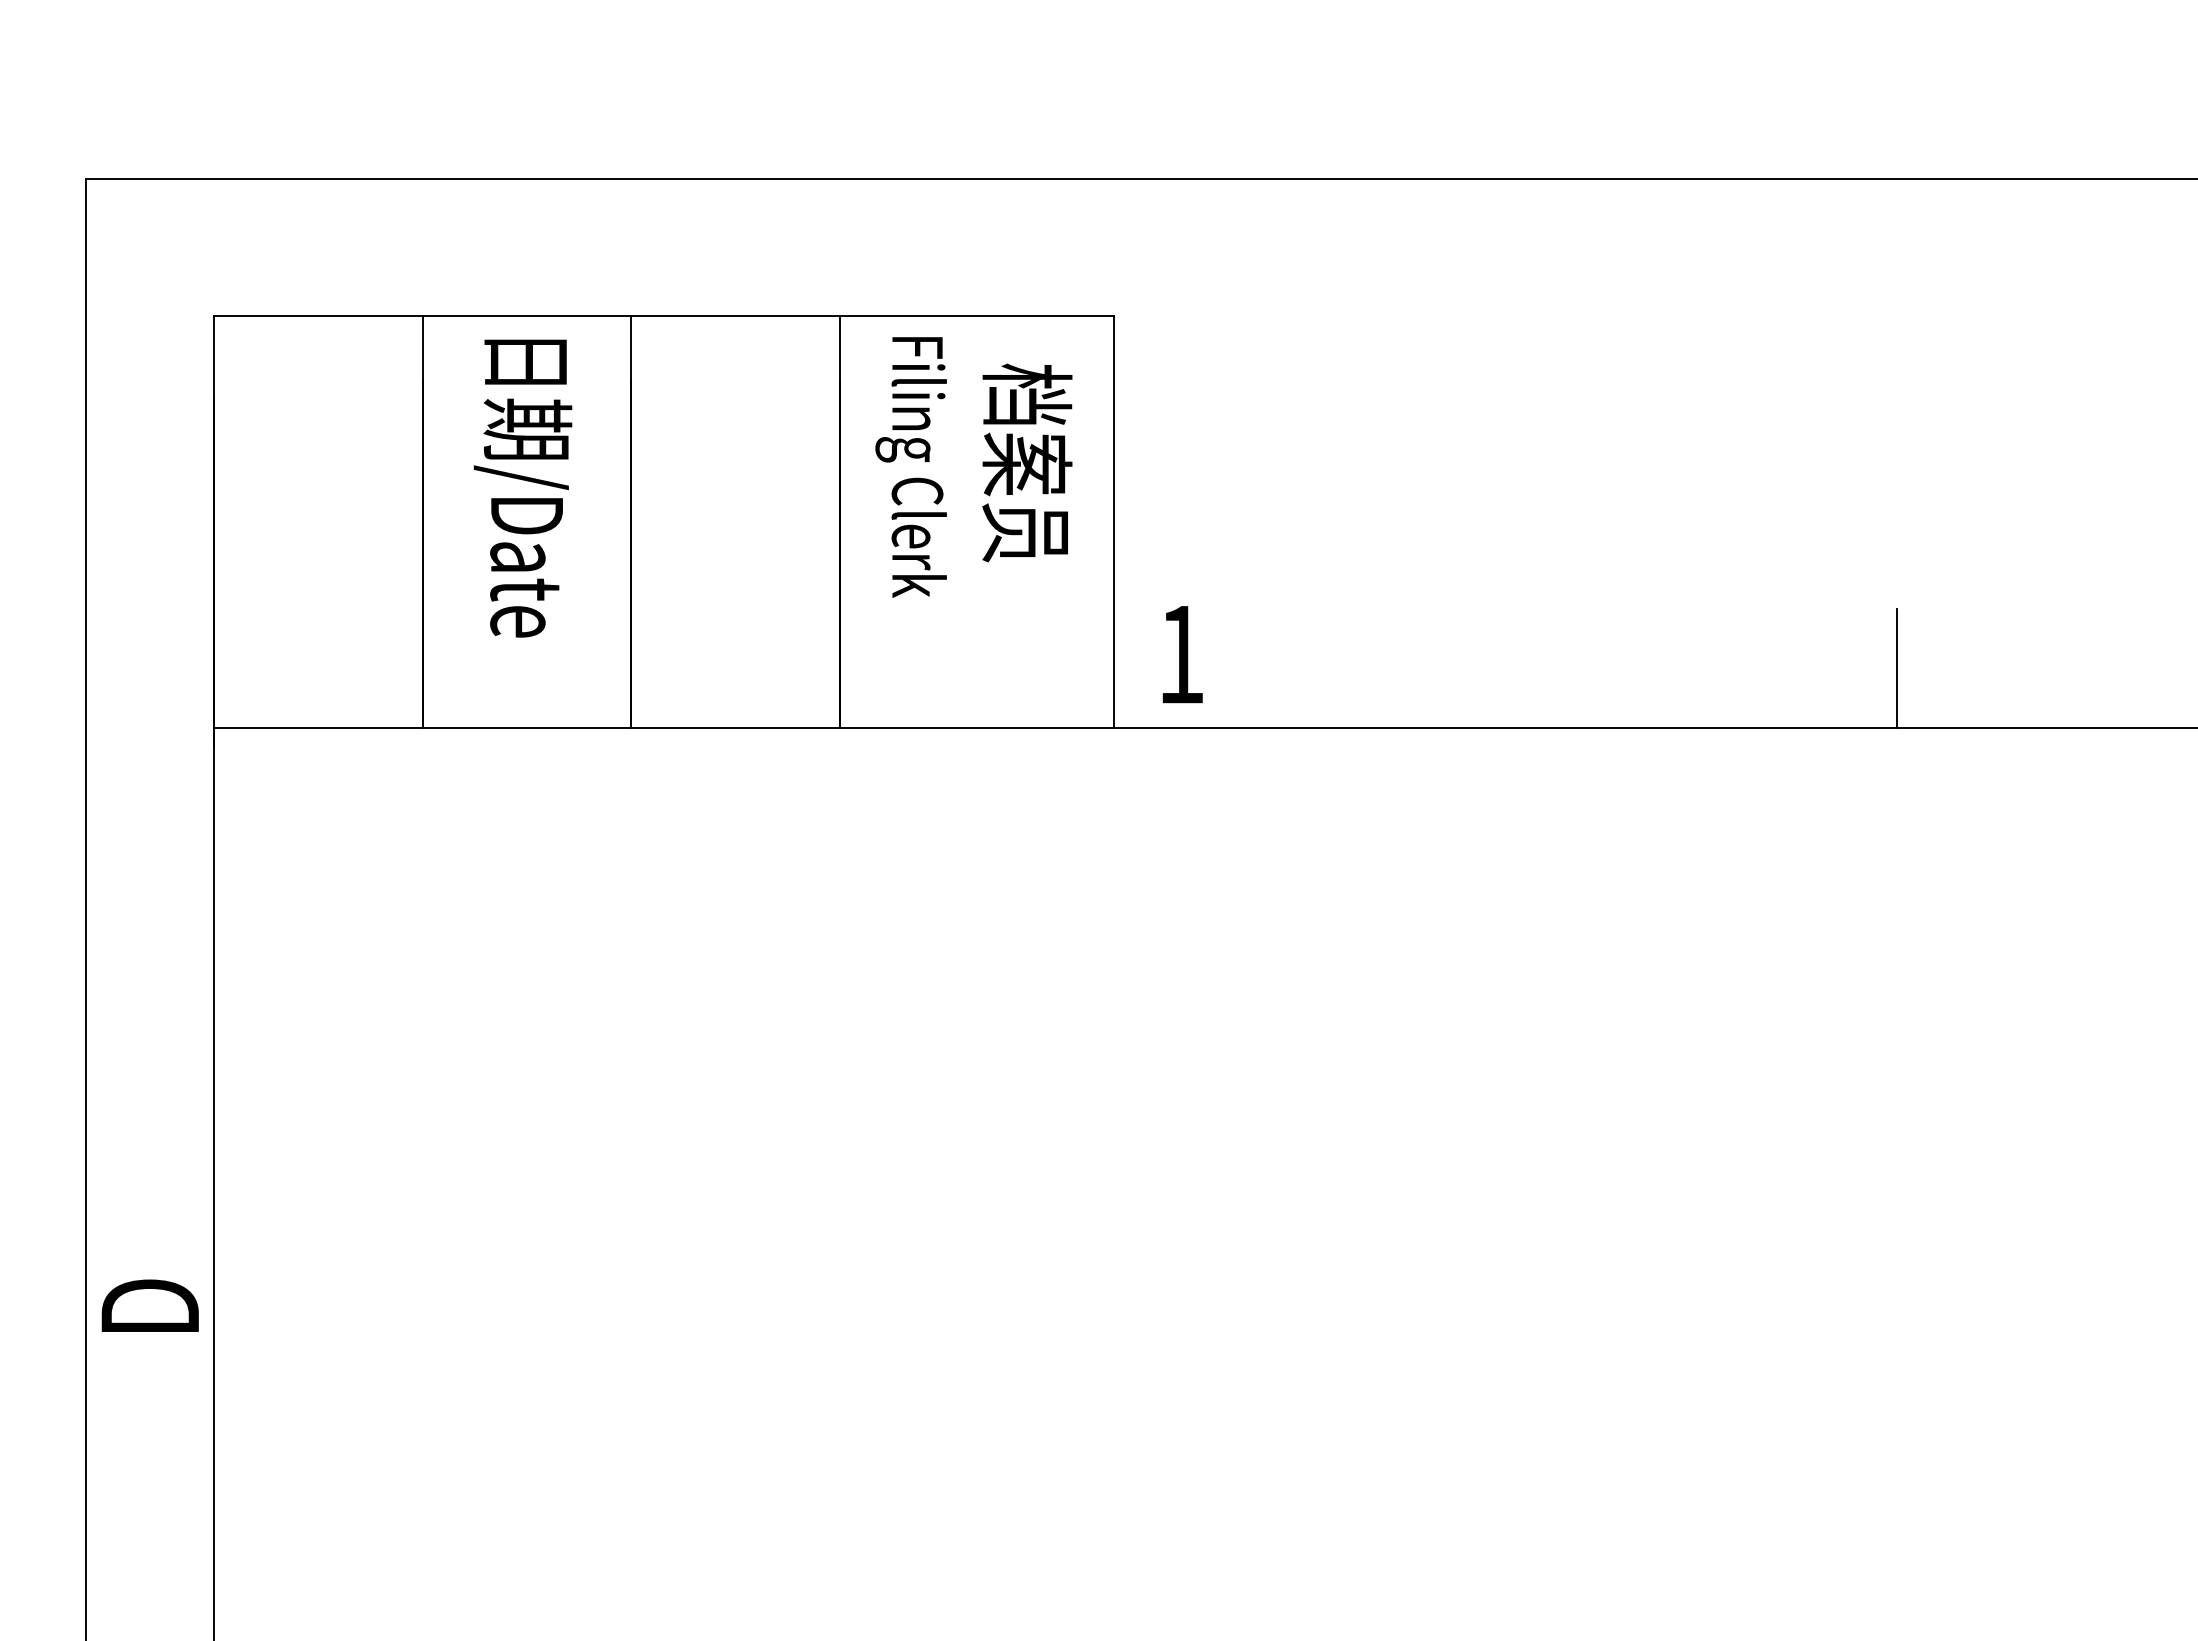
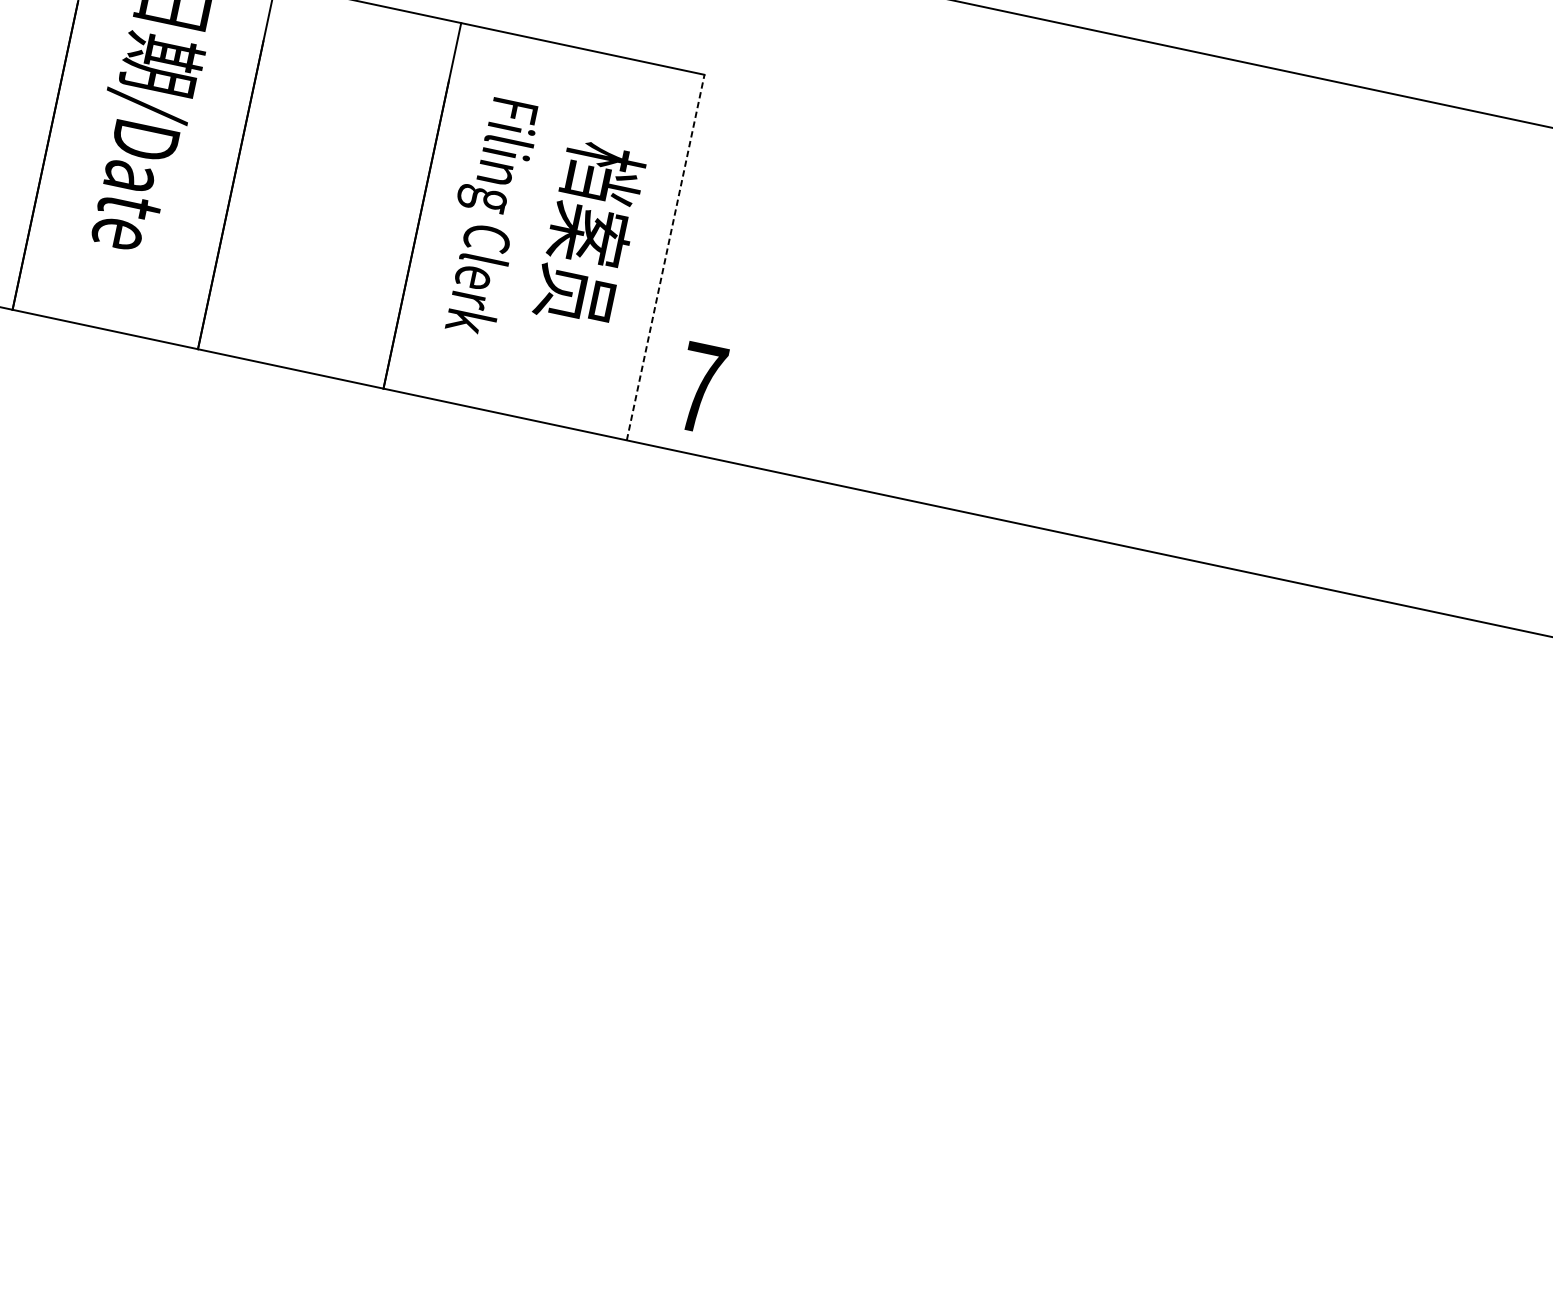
text: (973, 467) -> (541, 227), moved
line: (1114, 521) -> (666, 257), solid -> dashed
text: (1181, 654) -> (700, 388), 1 -> 7
line: (1897, 667) -> (1333, 534), removed

